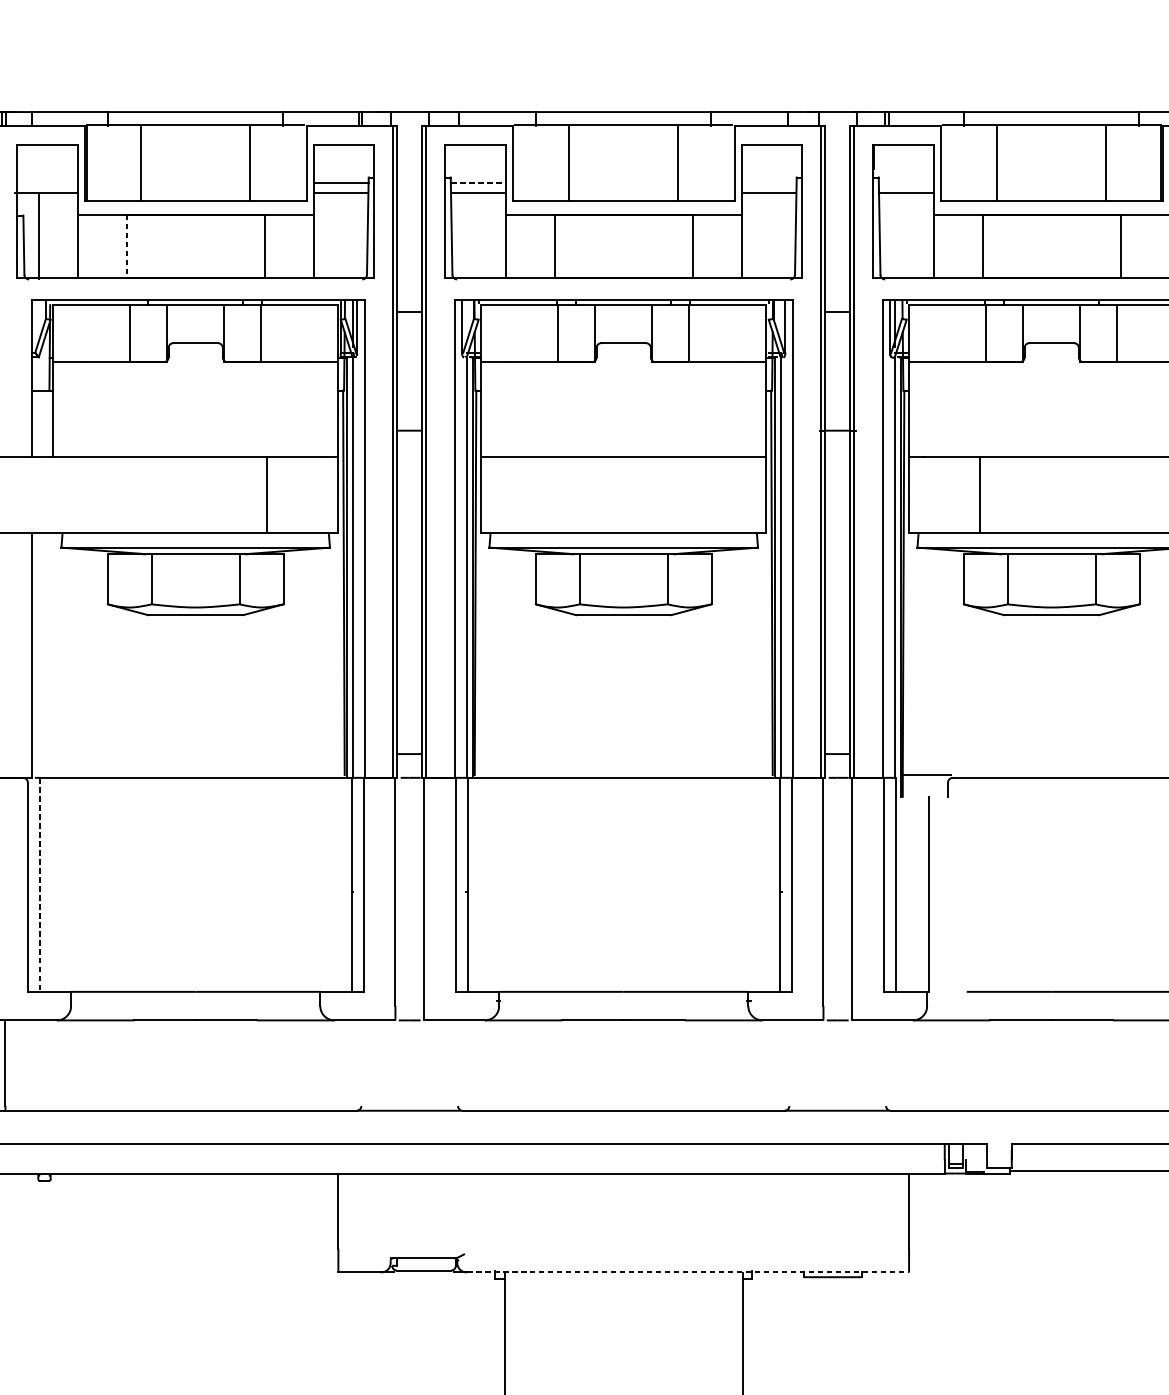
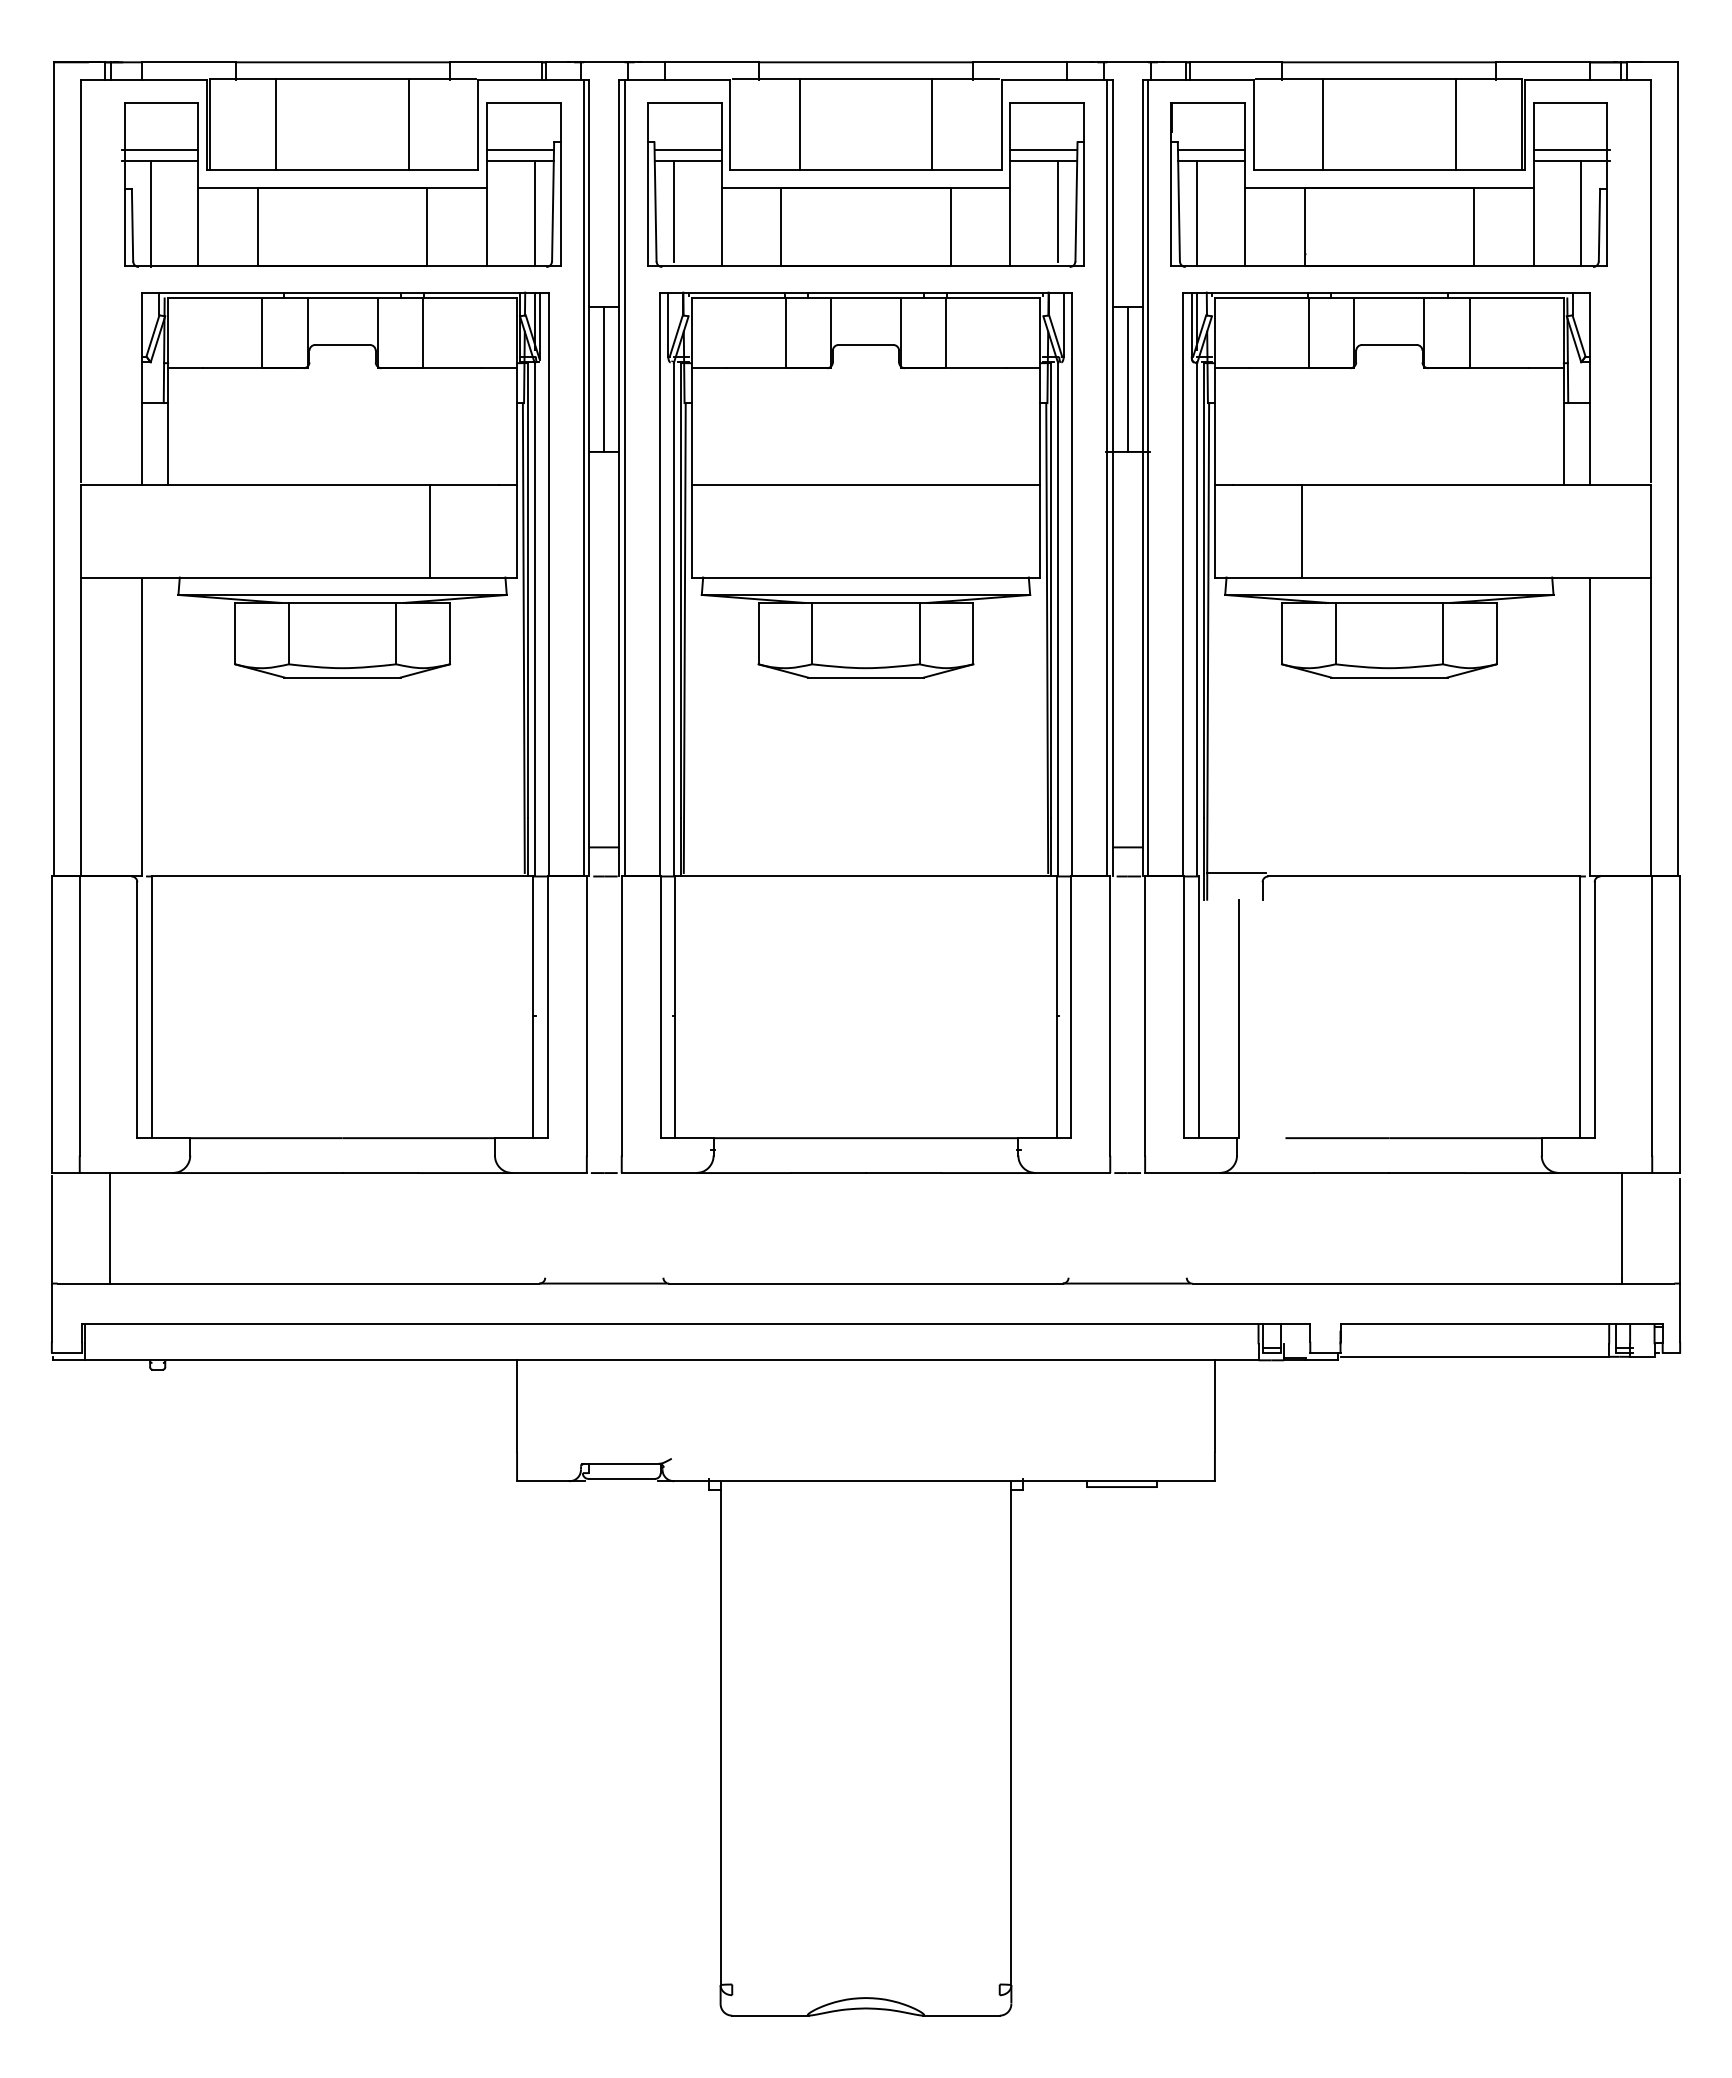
line: (45, 183) -> (159, 149), added
line: (478, 183) -> (688, 149), dashed -> solid
line: (768, 183) -> (1043, 149), added
line: (906, 183) -> (1211, 149), added
line: (467, 234) -> (674, 211), added
line: (780, 234) -> (1057, 211), added
line: (352, 235) -> (534, 213), added
line: (894, 235) -> (1197, 213), added
line: (126, 246) -> (258, 226), dashed -> solid
line: (409, 370) -> (604, 378), added
line: (837, 370) -> (1127, 378), added
line: (39, 885) -> (151, 1007), dashed -> solid
line: (688, 1272) -> (945, 1481), dashed -> solid

